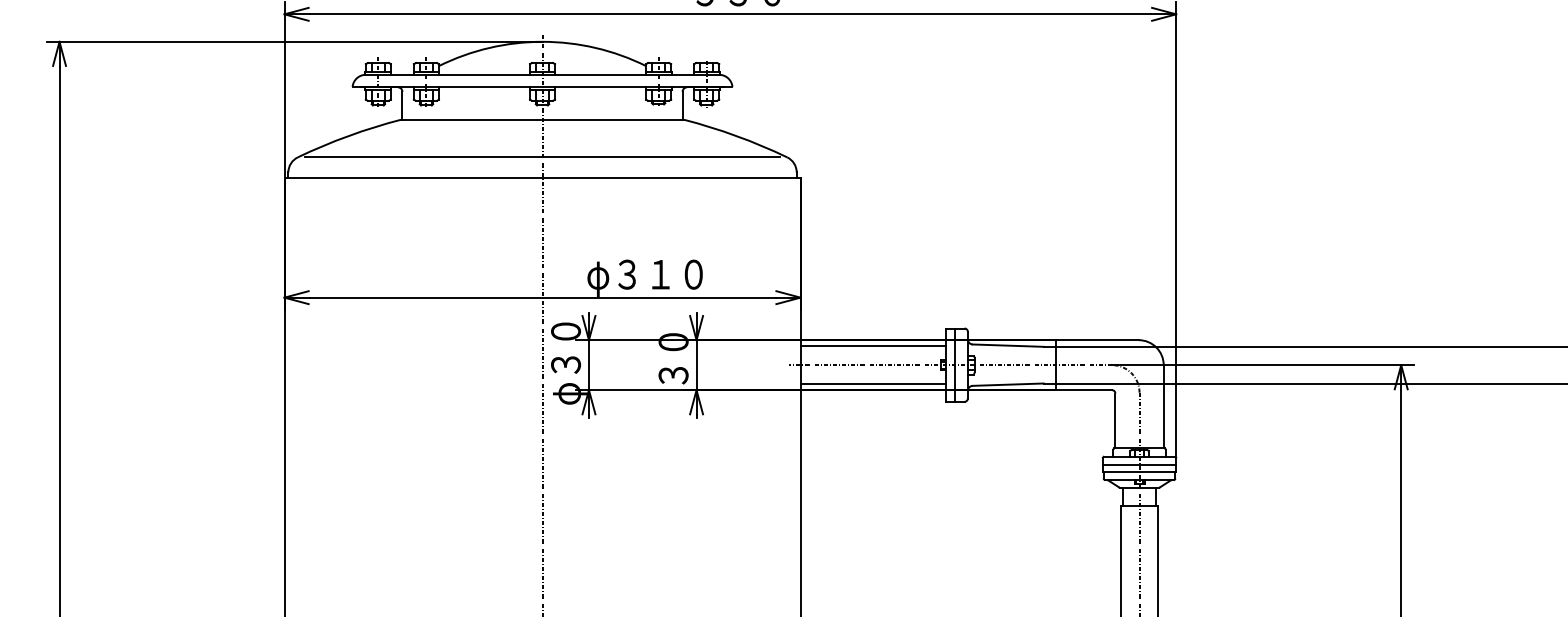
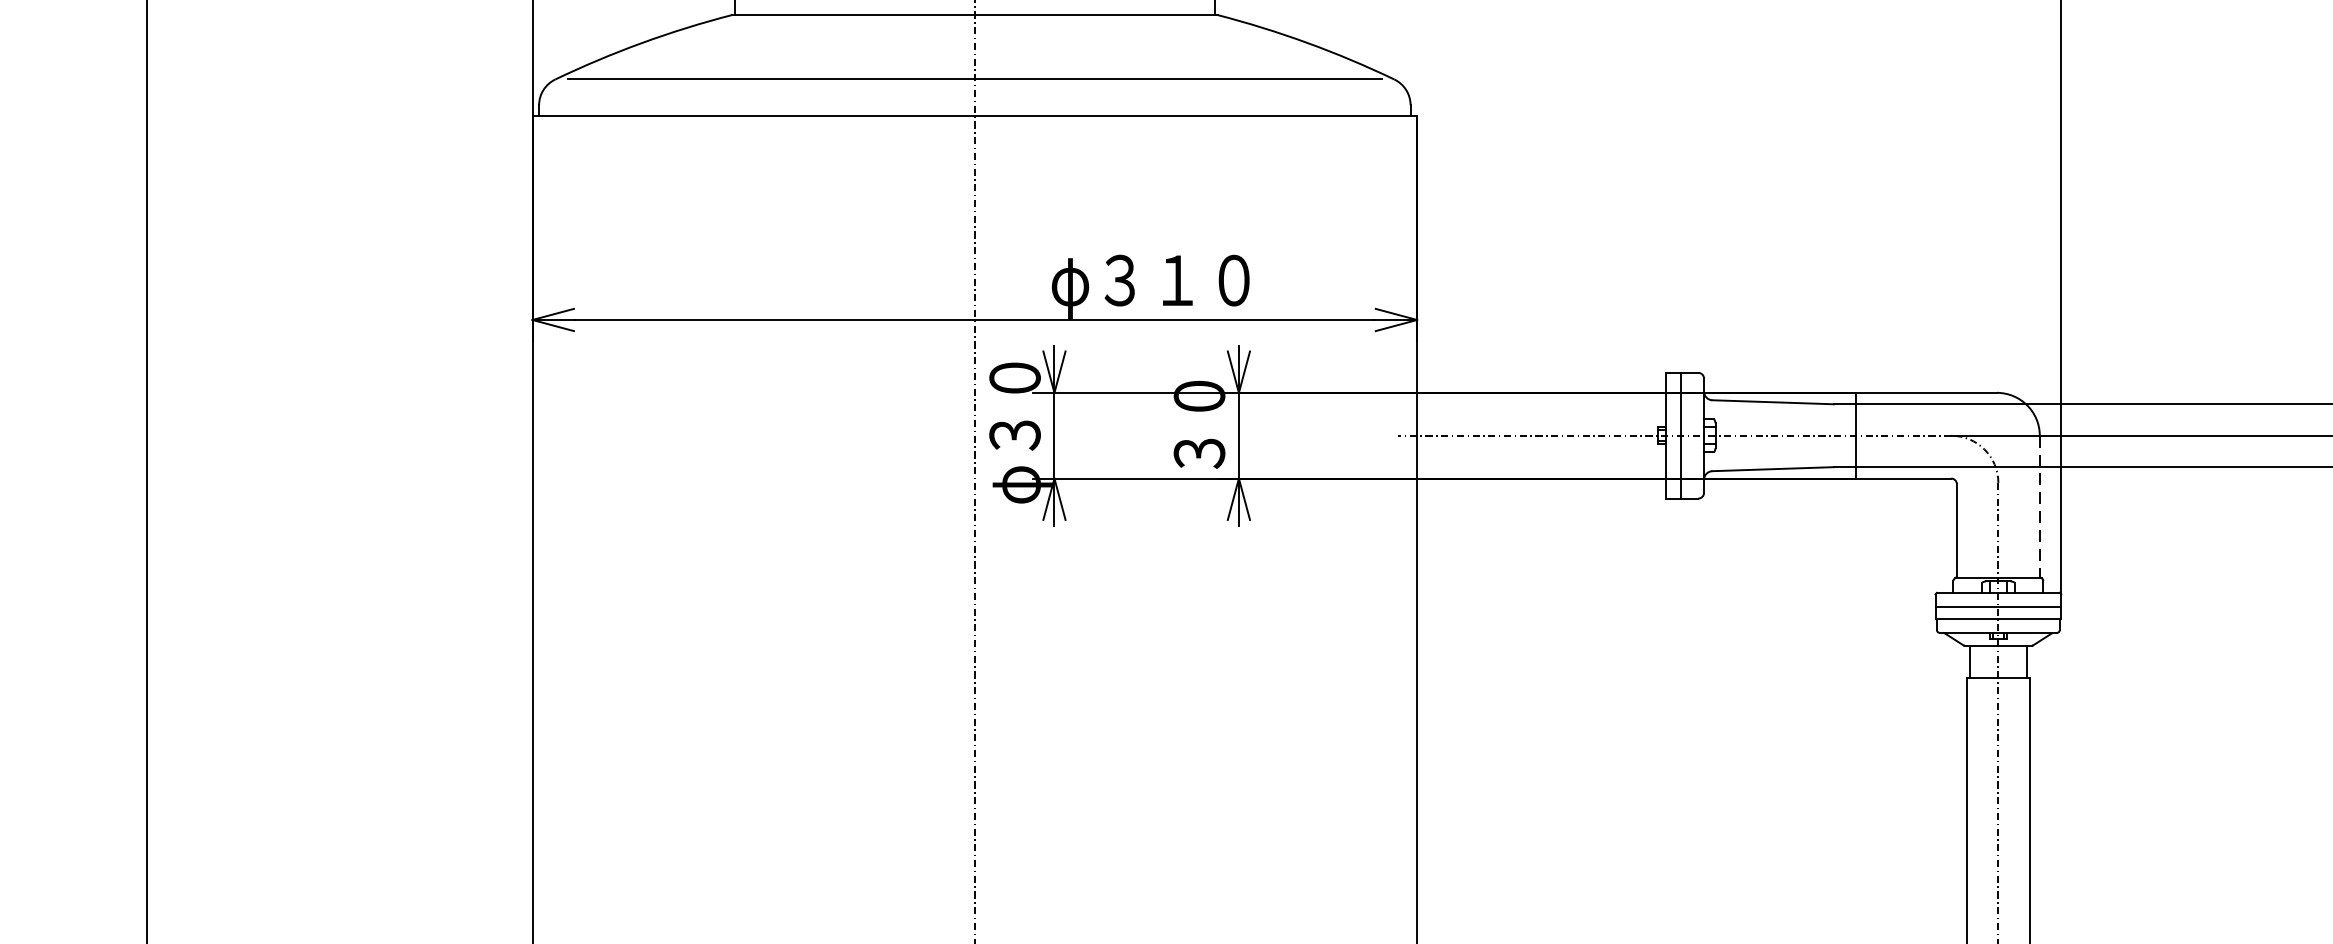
line: (872, 346) -> (1540, 403), removed
line: (872, 383) -> (1540, 467), removed
line: (1163, 406) -> (2039, 506), solid -> dashed

